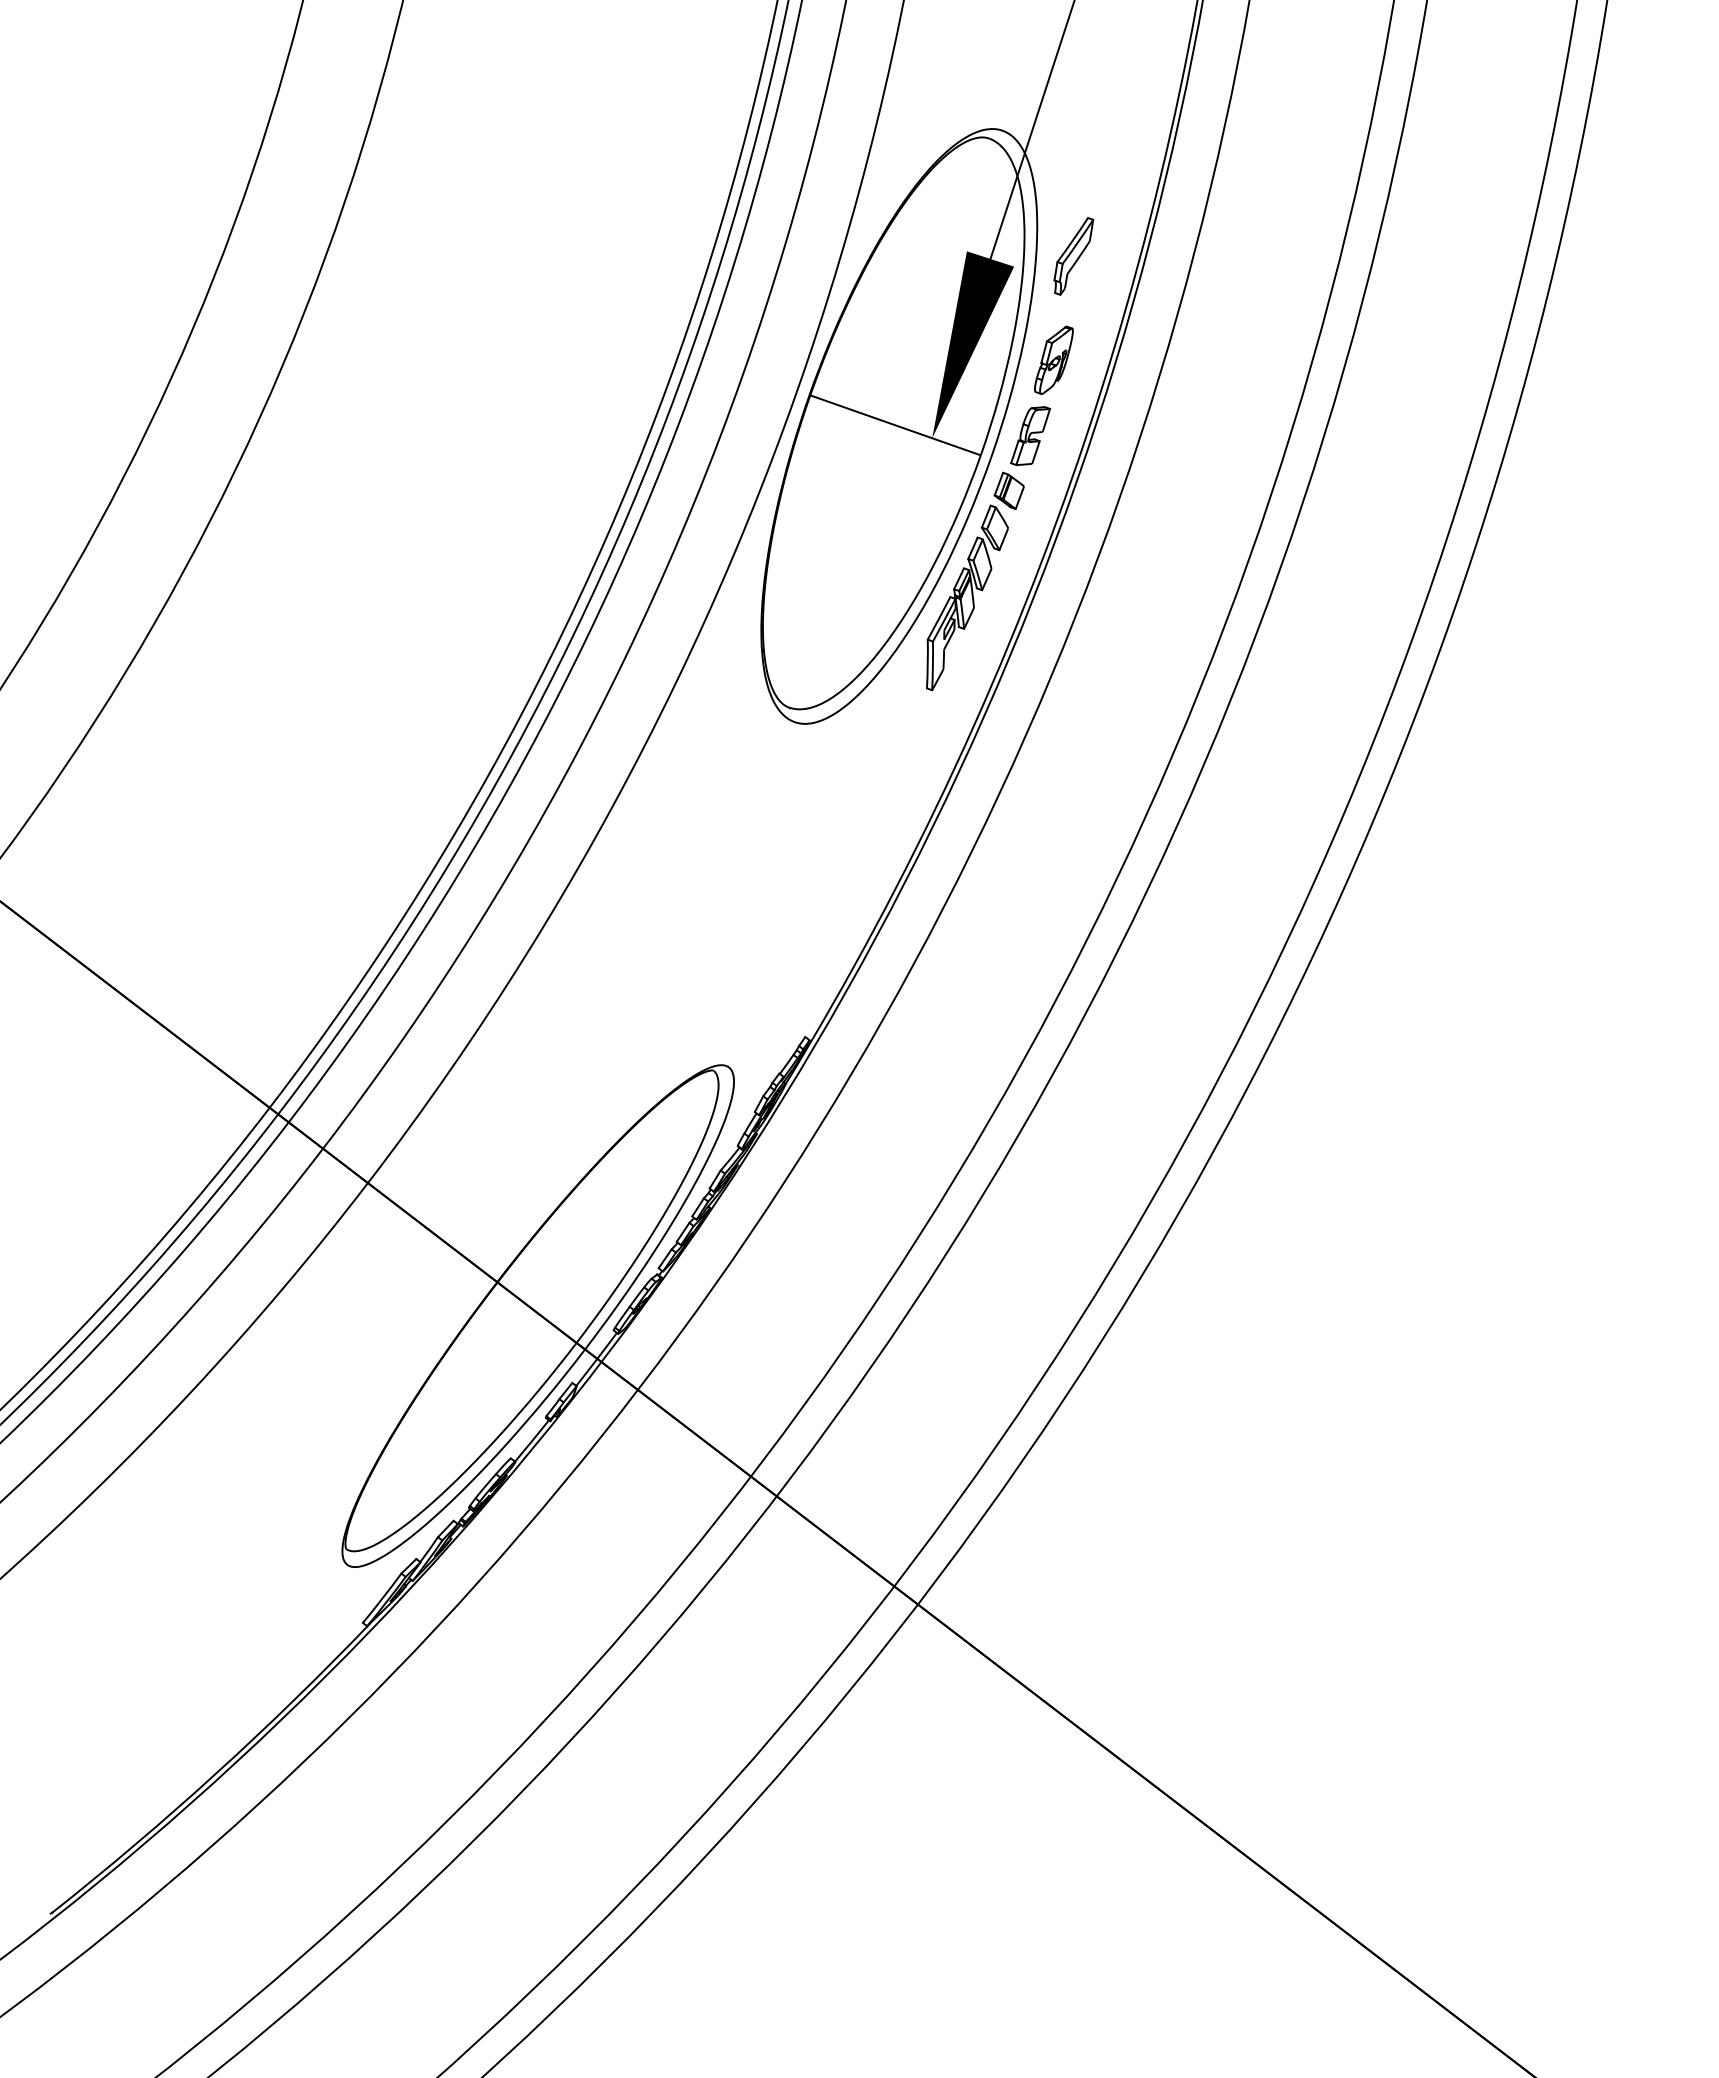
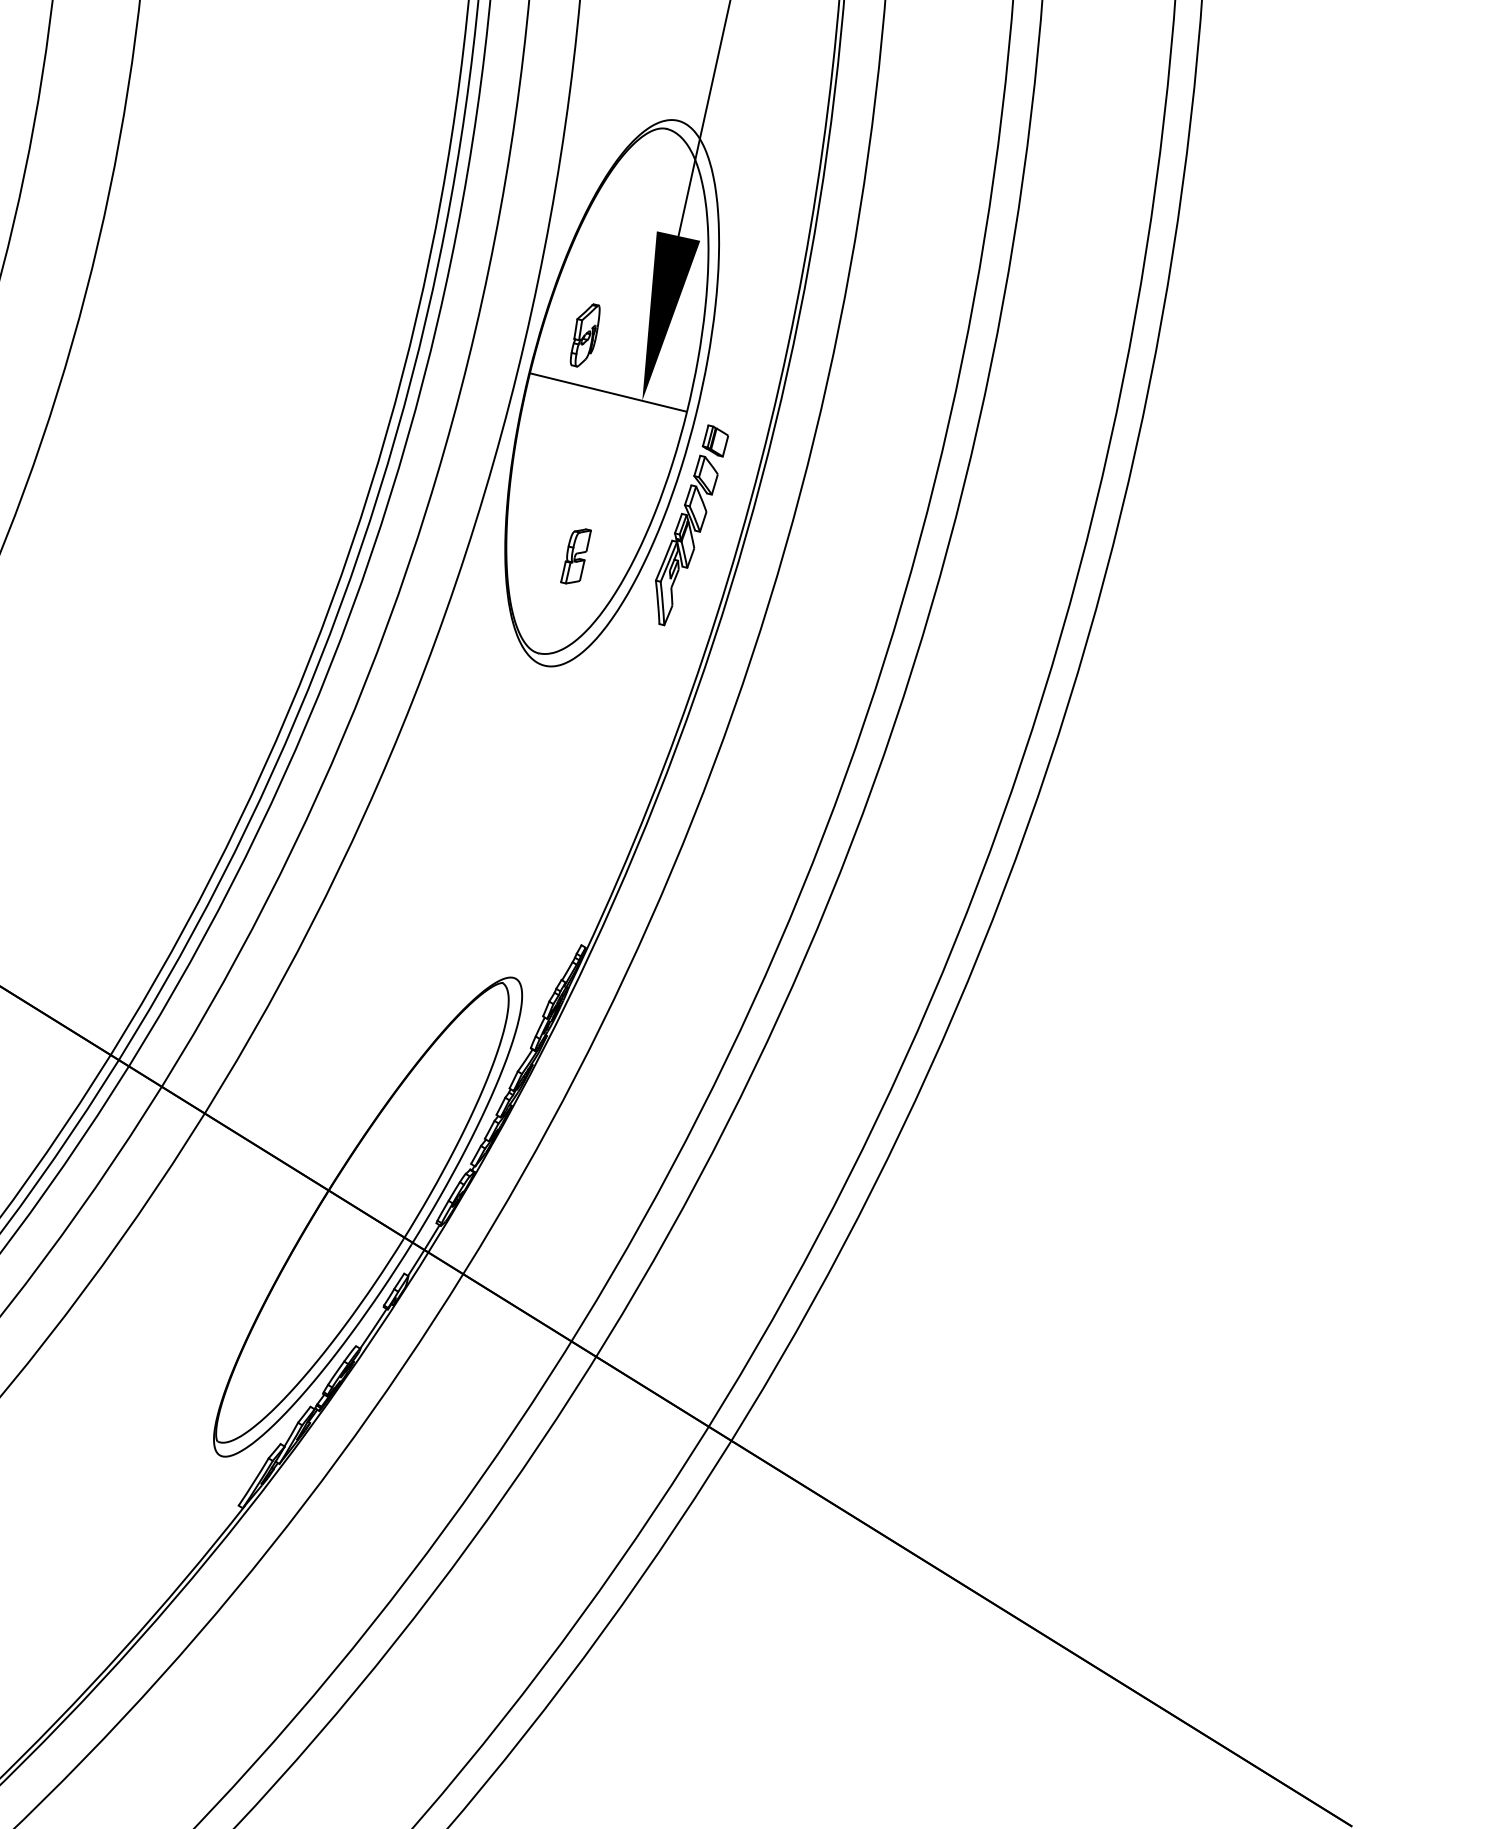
part: (1073, 256) -> (752, 226), removed
part: (1053, 359) -> (584, 334), moved
part: (1030, 436) -> (575, 556), moved

